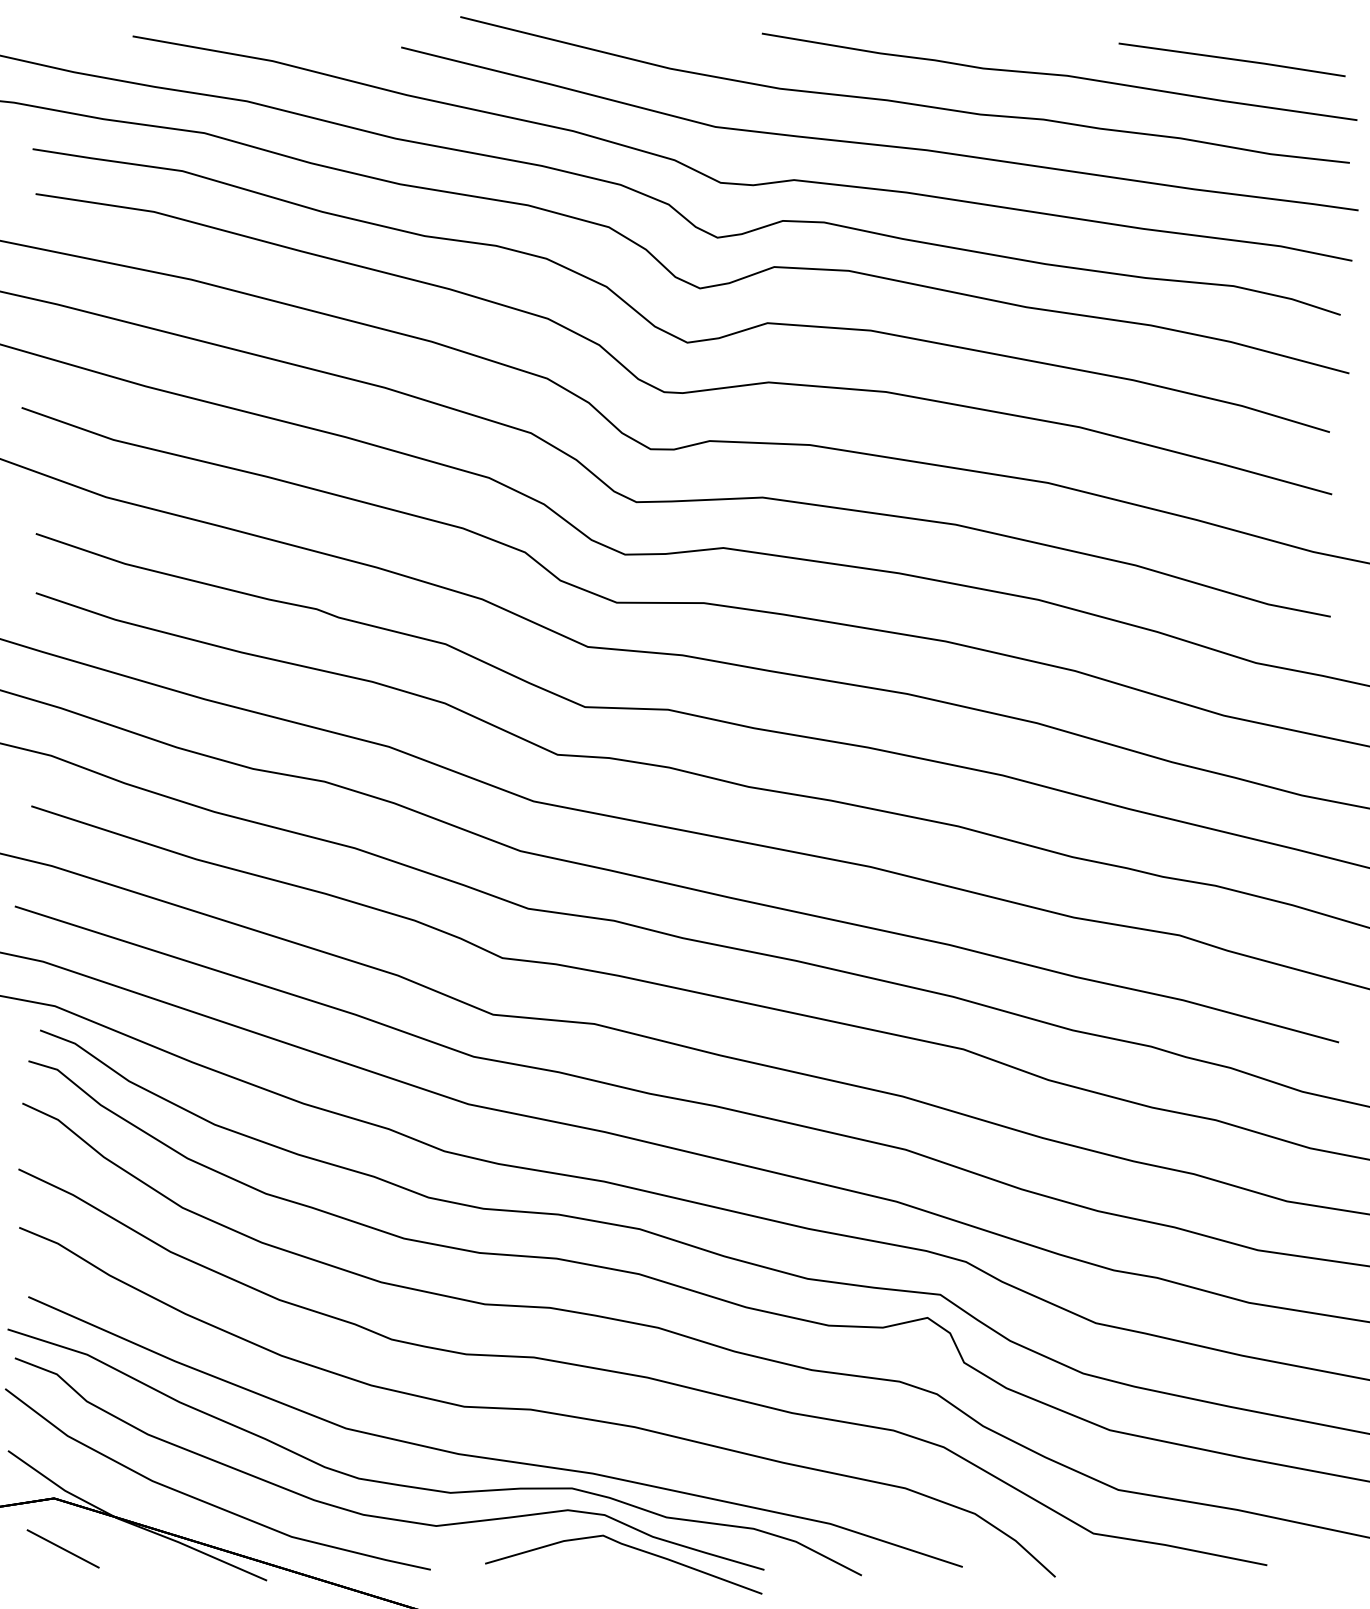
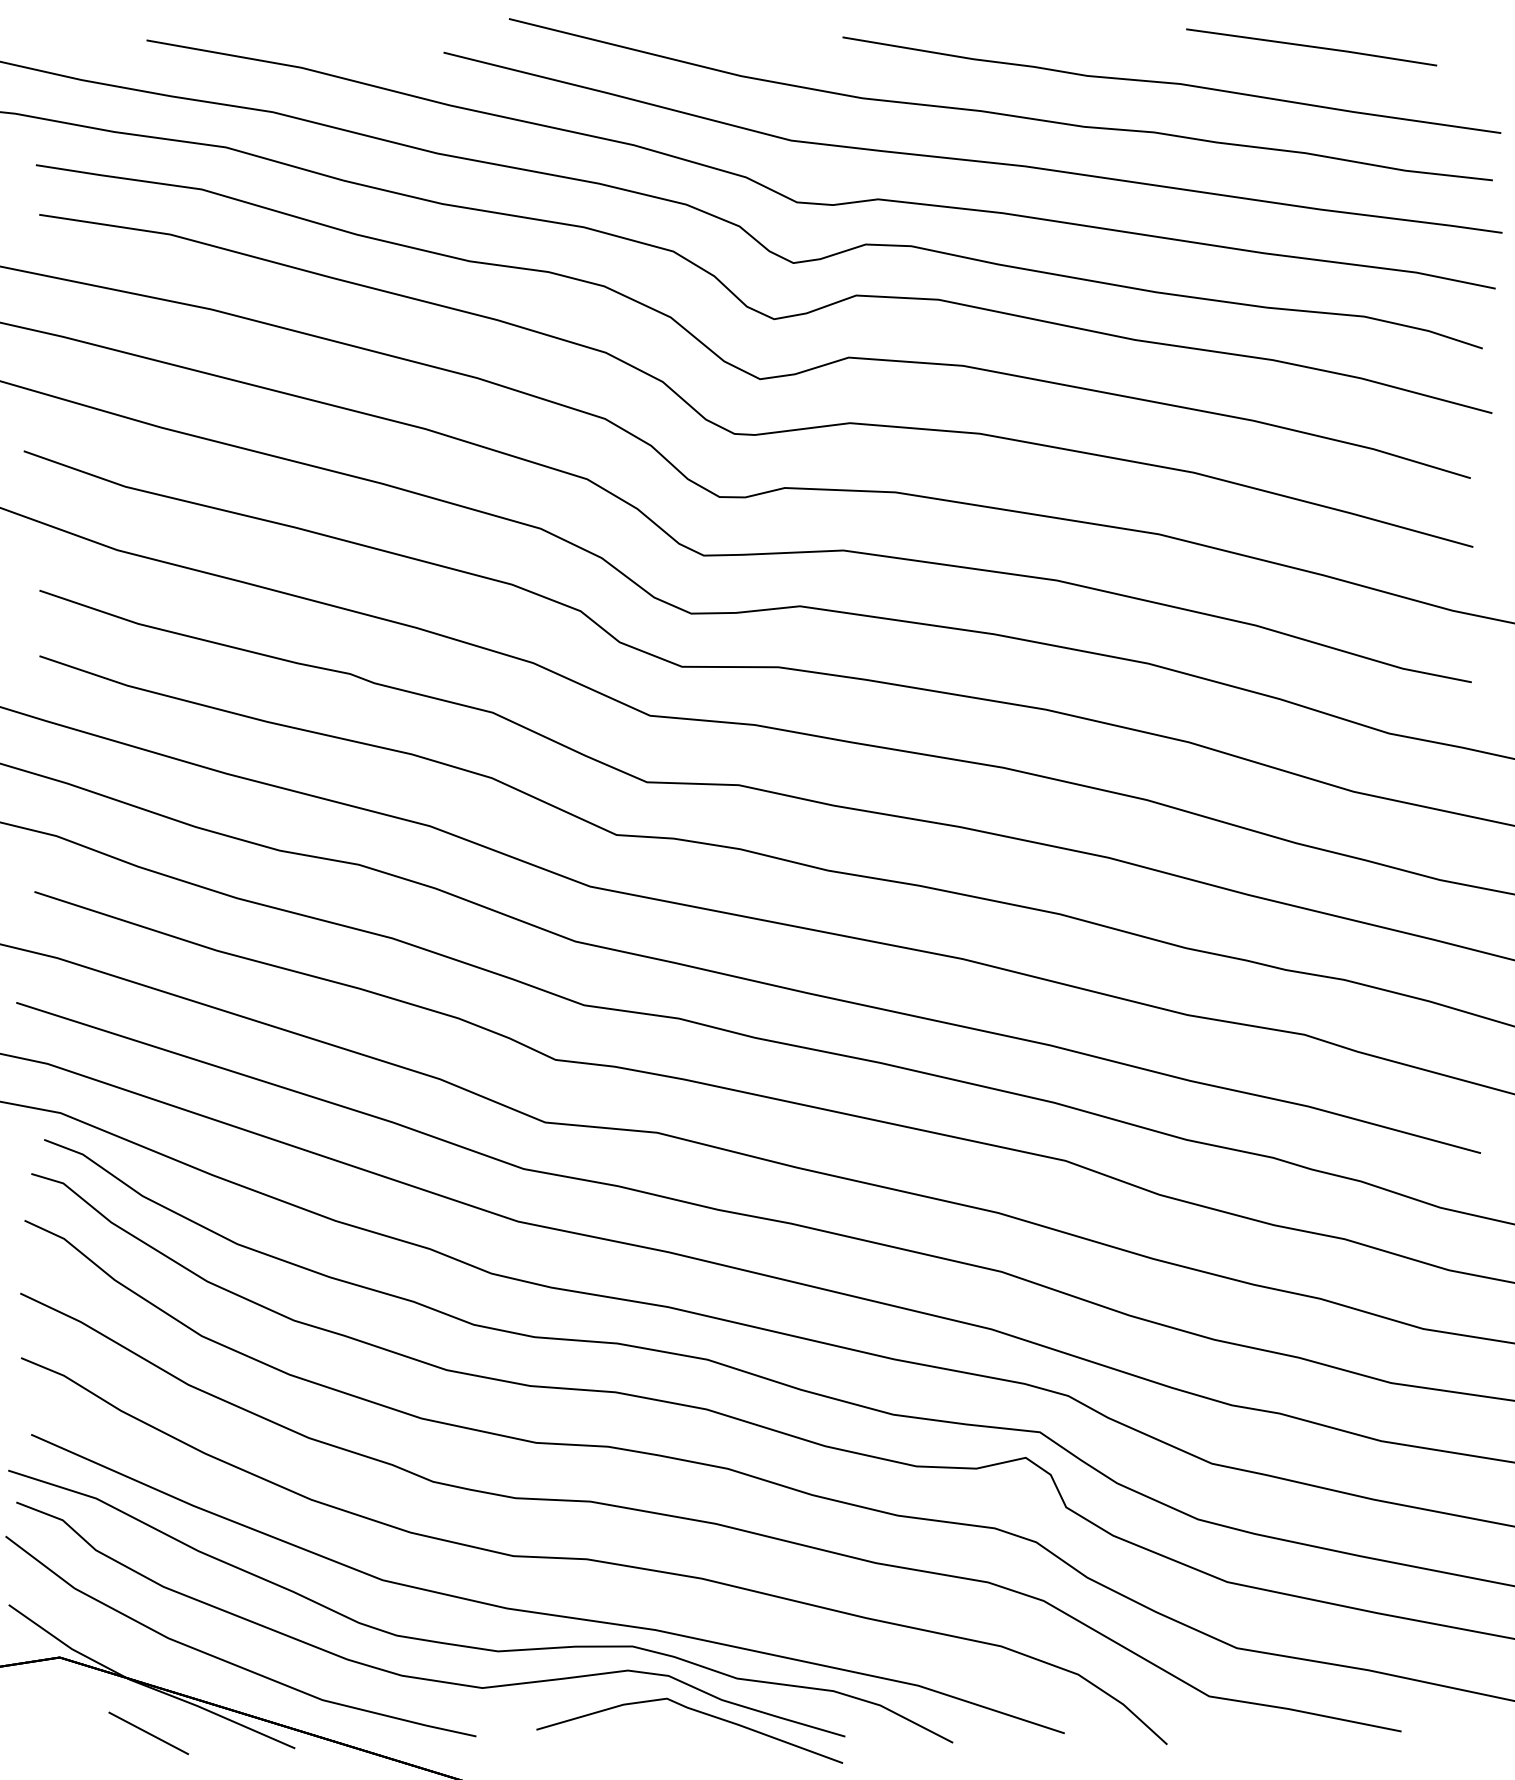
part: (1231, 59) -> (1311, 47), moved
line: (62, 1549) -> (148, 1733), moved

